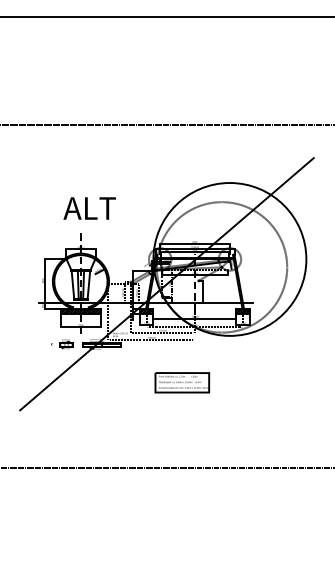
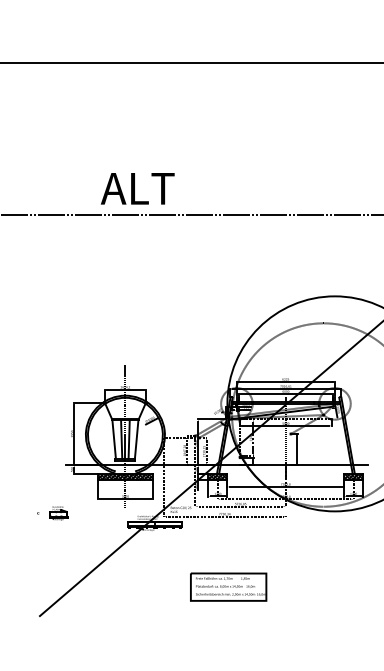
text: (89, 208) -> (137, 188), moved
part: (62, 344) -> (53, 513), moved
part: (182, 382) -> (228, 586), moved

